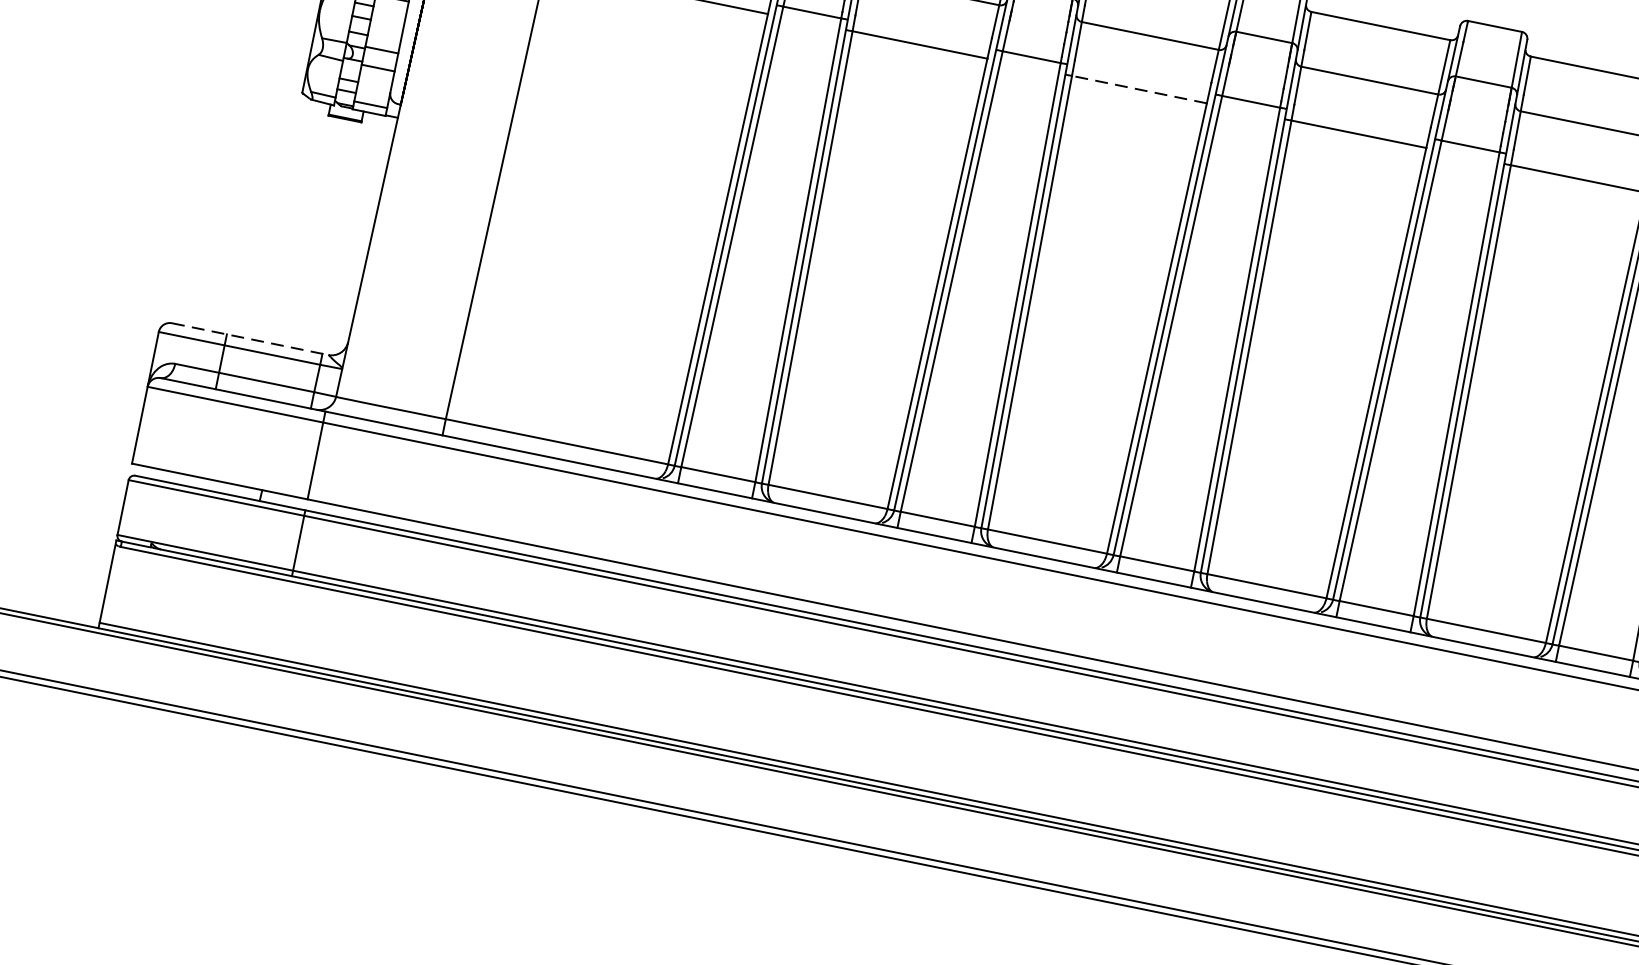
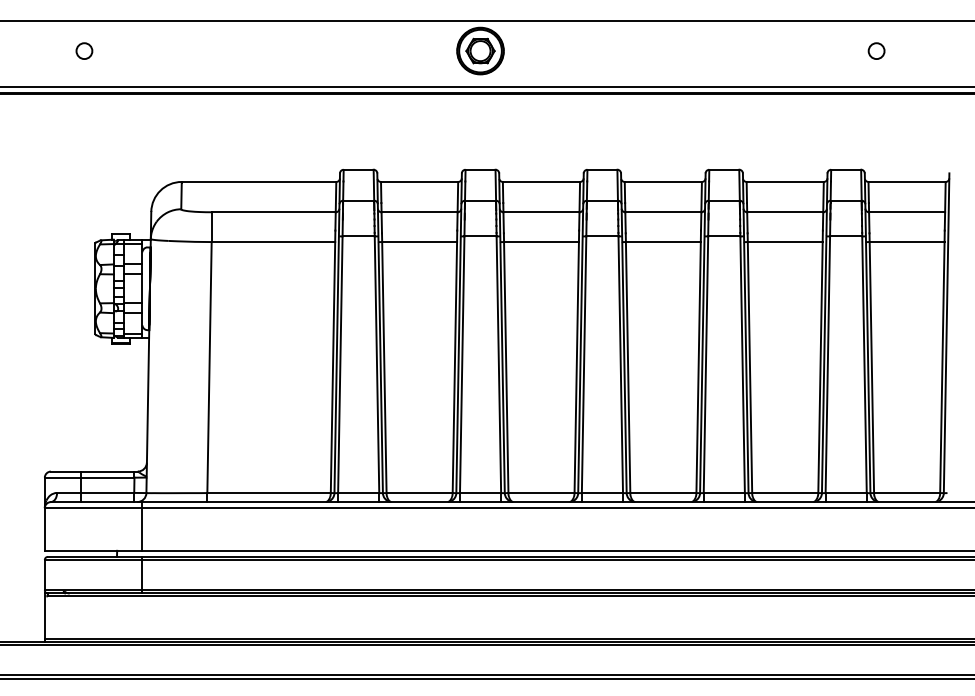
line: (1139, 90) -> (541, 242), dashed -> solid
line: (250, 339) -> (94, 471), dashed -> solid

